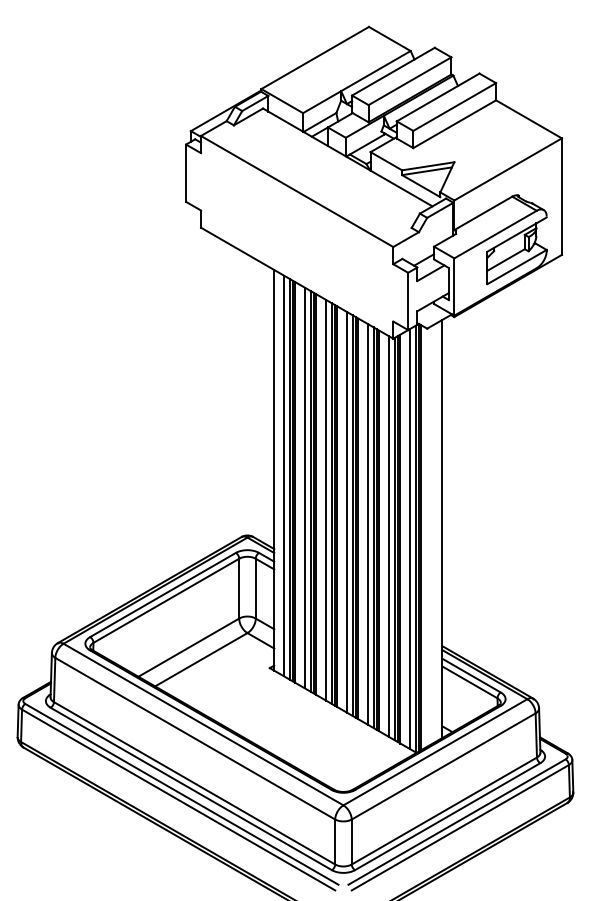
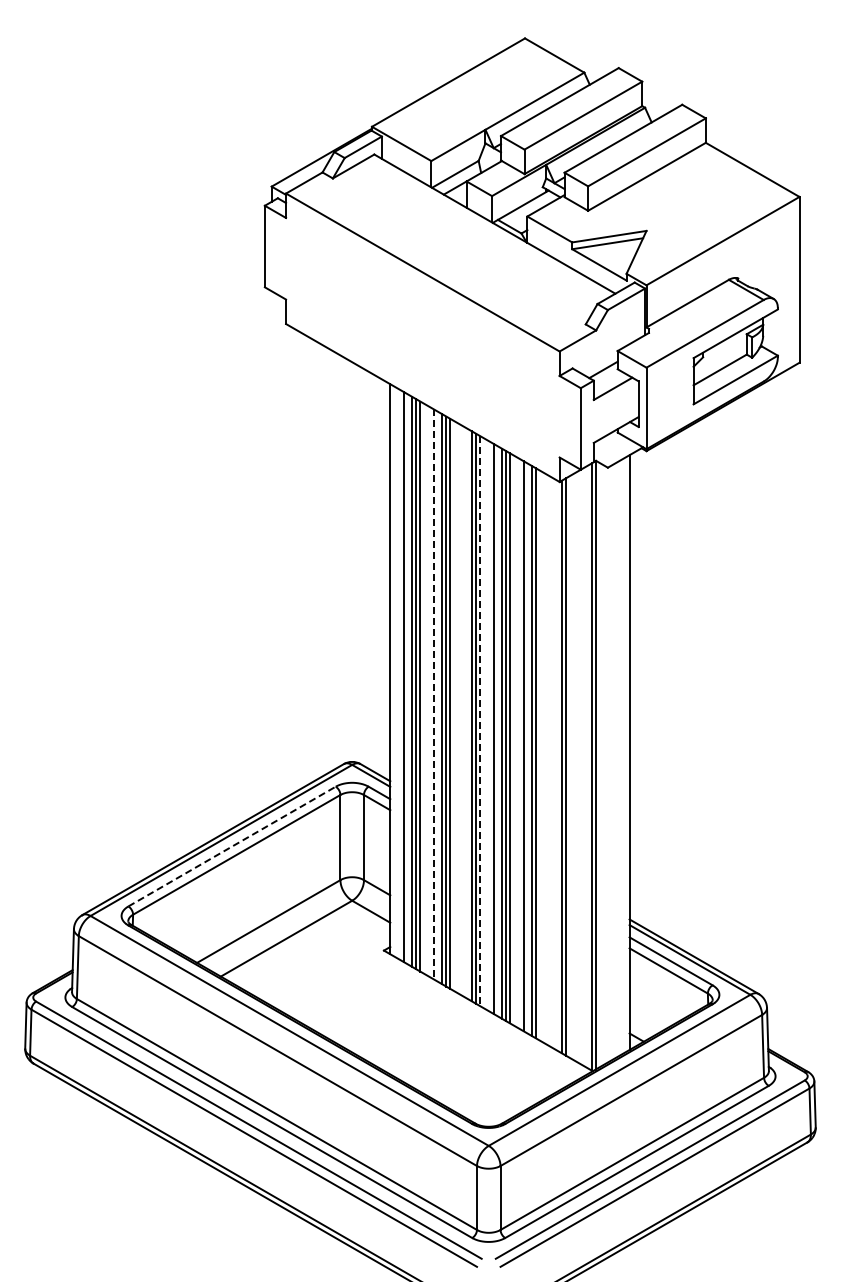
line: (304, 488) -> (433, 694), solid -> dashed
line: (325, 500) -> (463, 711), removed
line: (337, 507) -> (480, 721), solid -> dashed
line: (379, 530) -> (539, 755), removed
line: (388, 536) -> (553, 763), removed
line: (421, 537) -> (599, 764), removed
line: (400, 538) -> (569, 766), removed
line: (410, 538) -> (583, 766), removed
line: (163, 594) -> (232, 846), solid -> dashed

